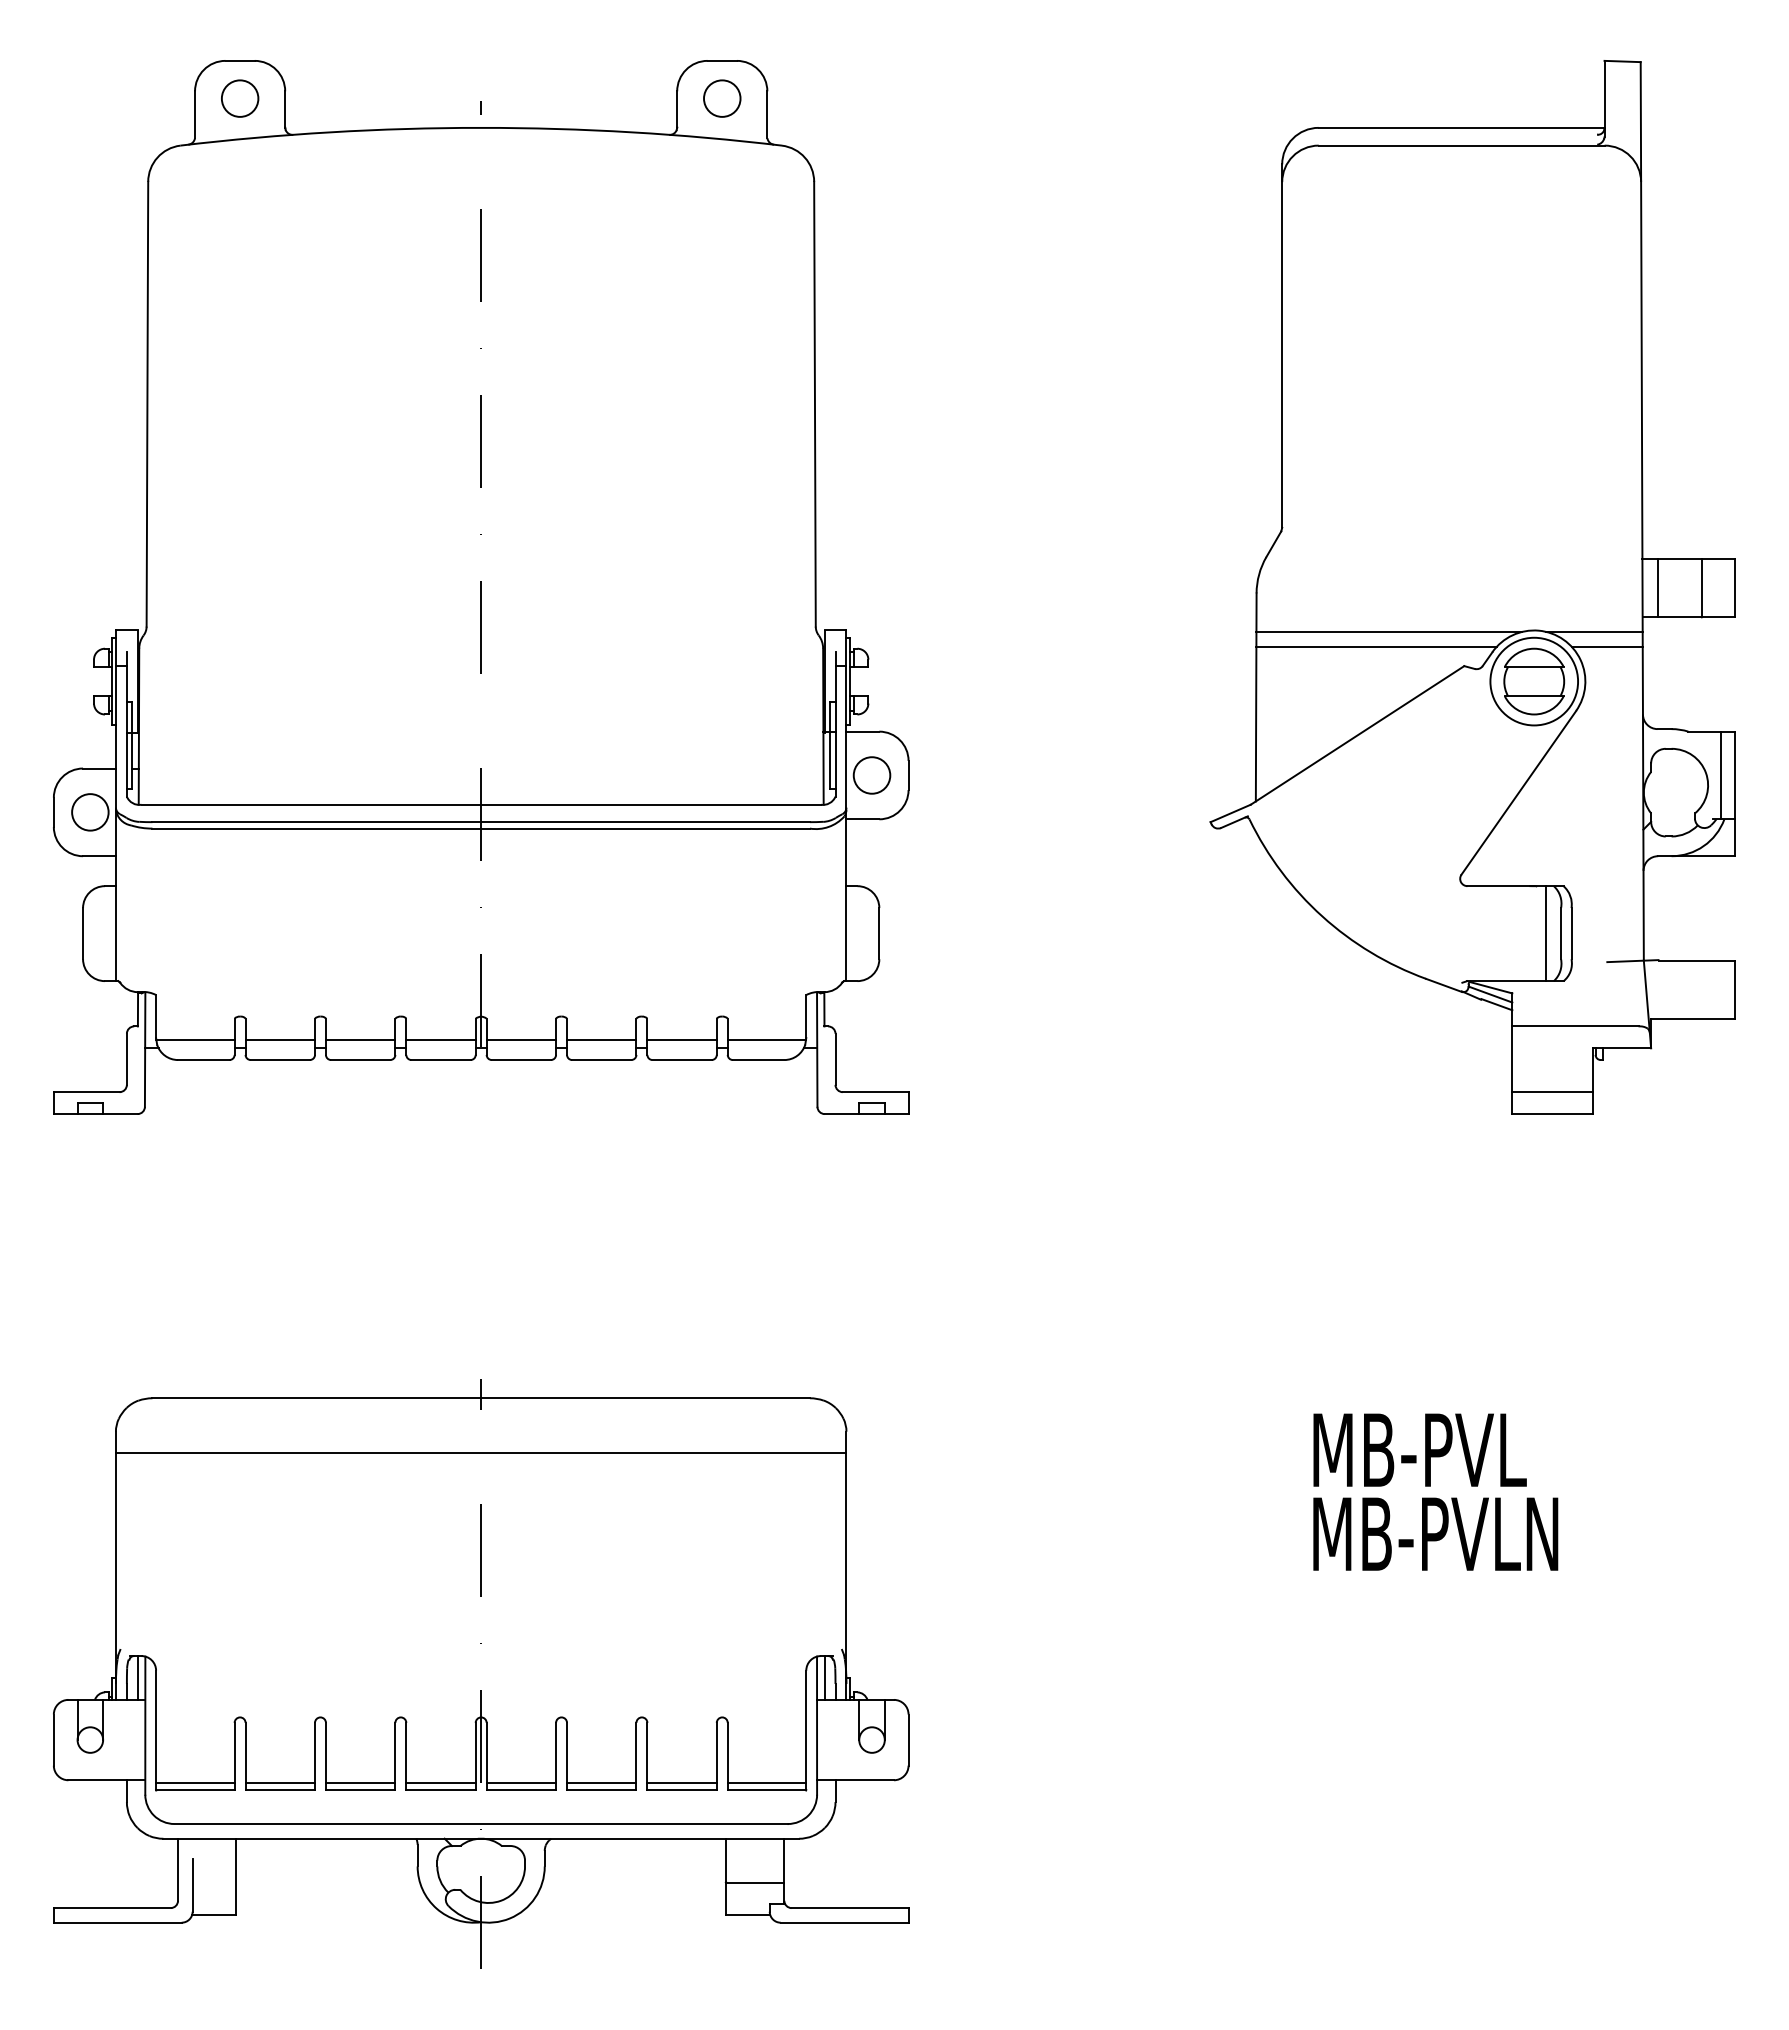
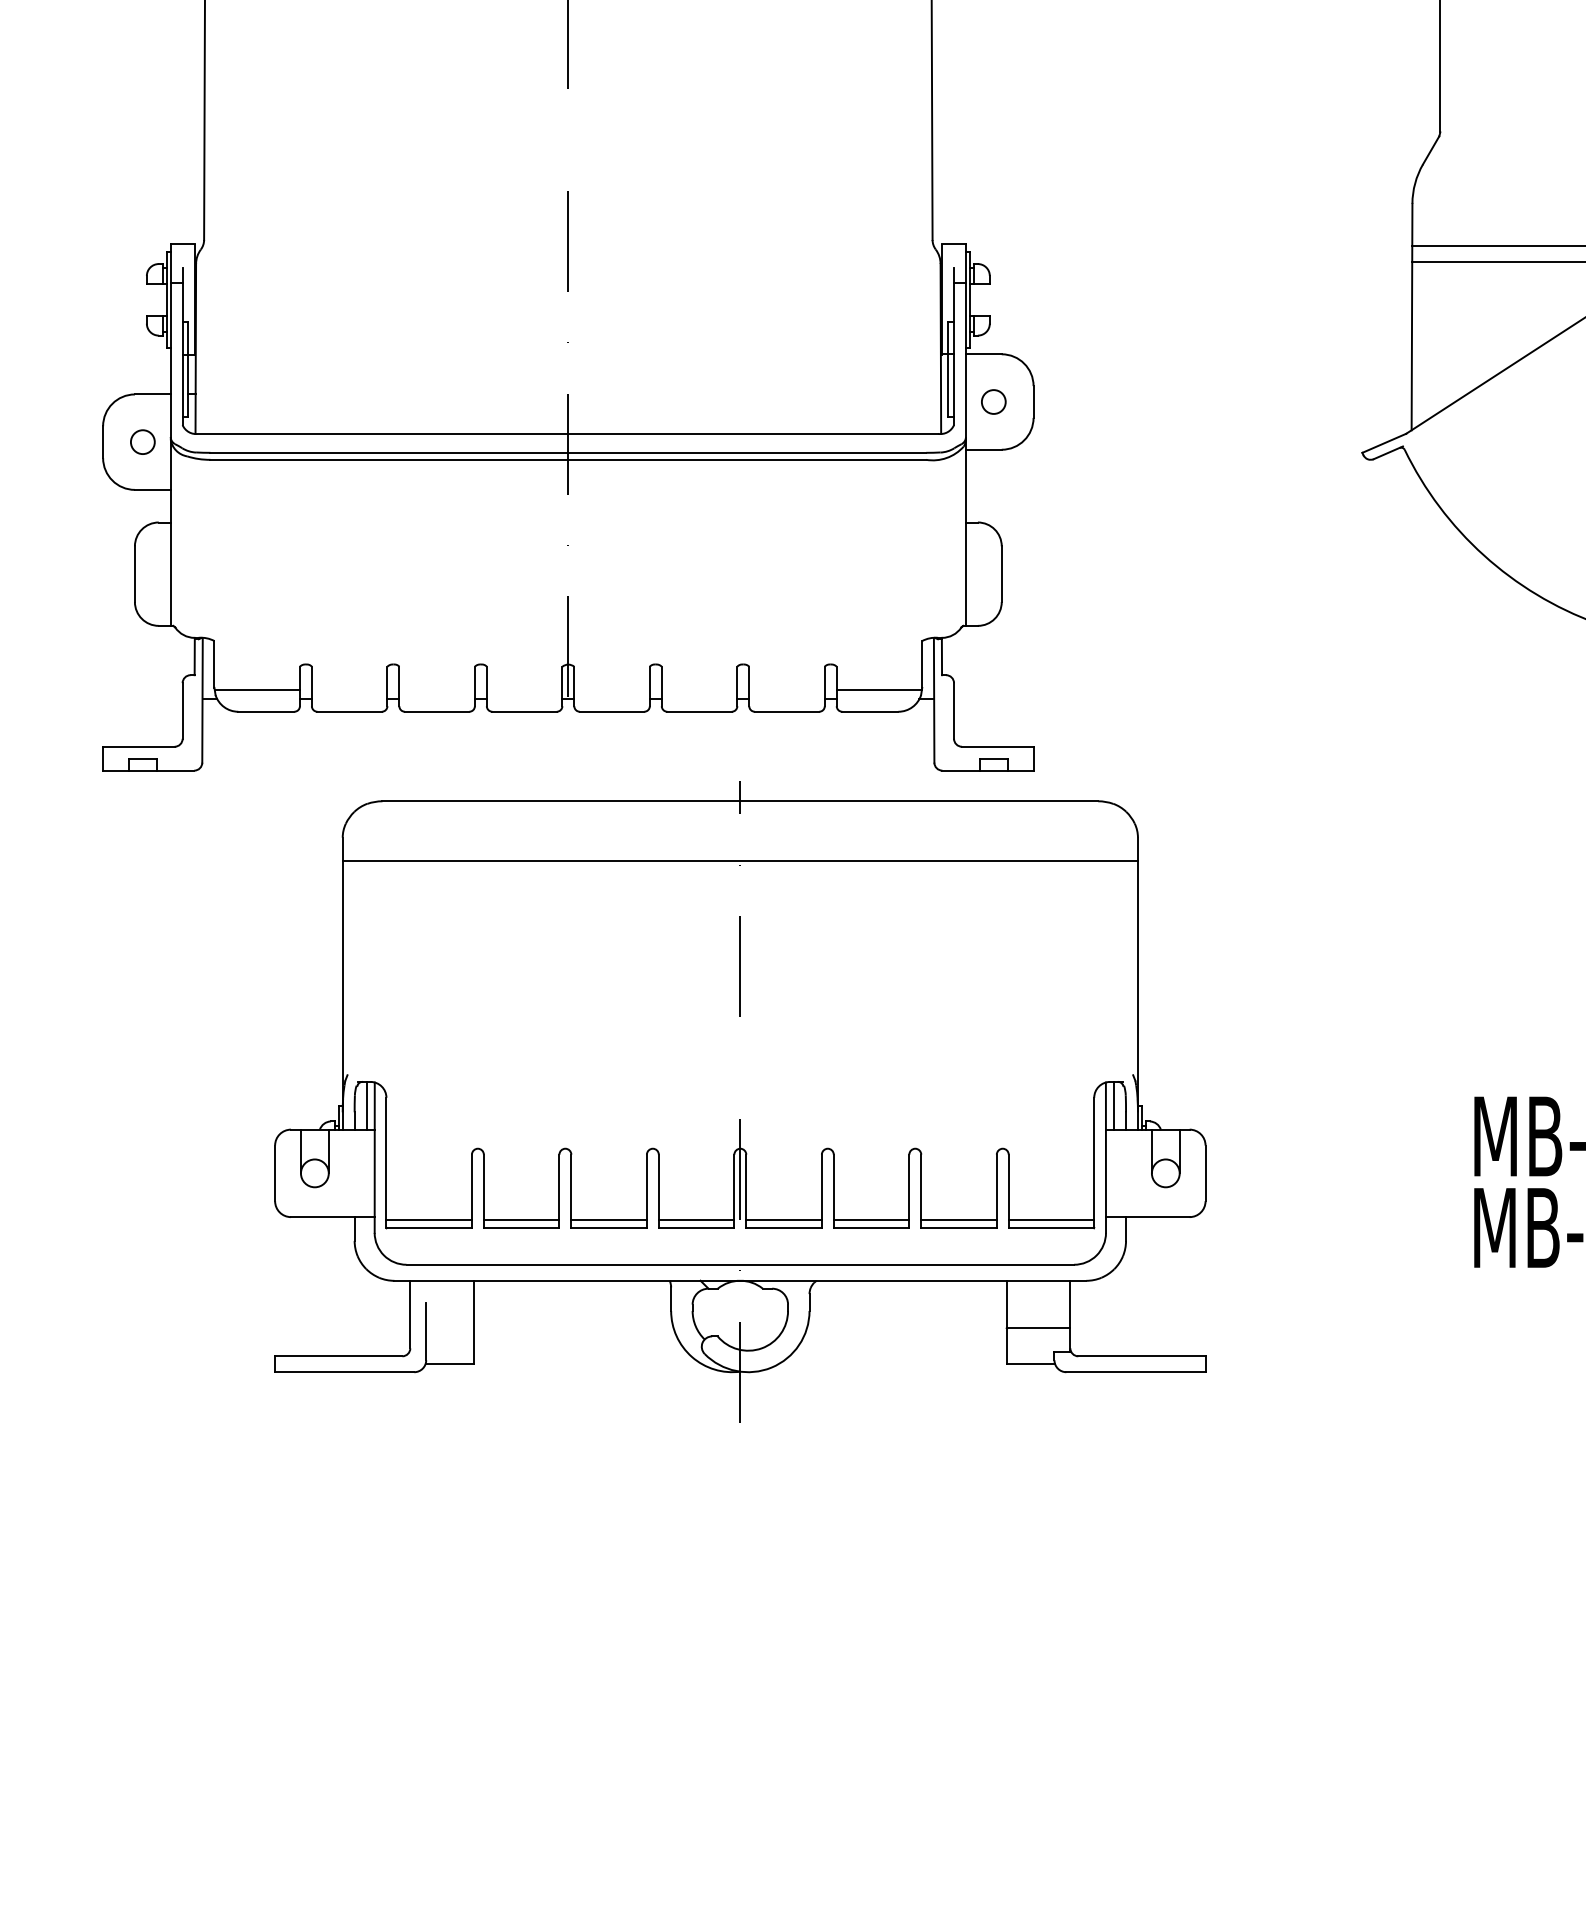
circle: (871, 775) -> (993, 402), size x0.6
circle: (90, 812) -> (143, 442), size x0.6
line: (280, 1039) -> (349, 689), removed
line: (360, 1039) -> (436, 689), removed
line: (440, 1039) -> (524, 689), removed
line: (521, 1039) -> (612, 689), removed
line: (601, 1039) -> (699, 689), removed
line: (681, 1039) -> (786, 689), removed
part: (481, 1673) -> (740, 1100), moved

